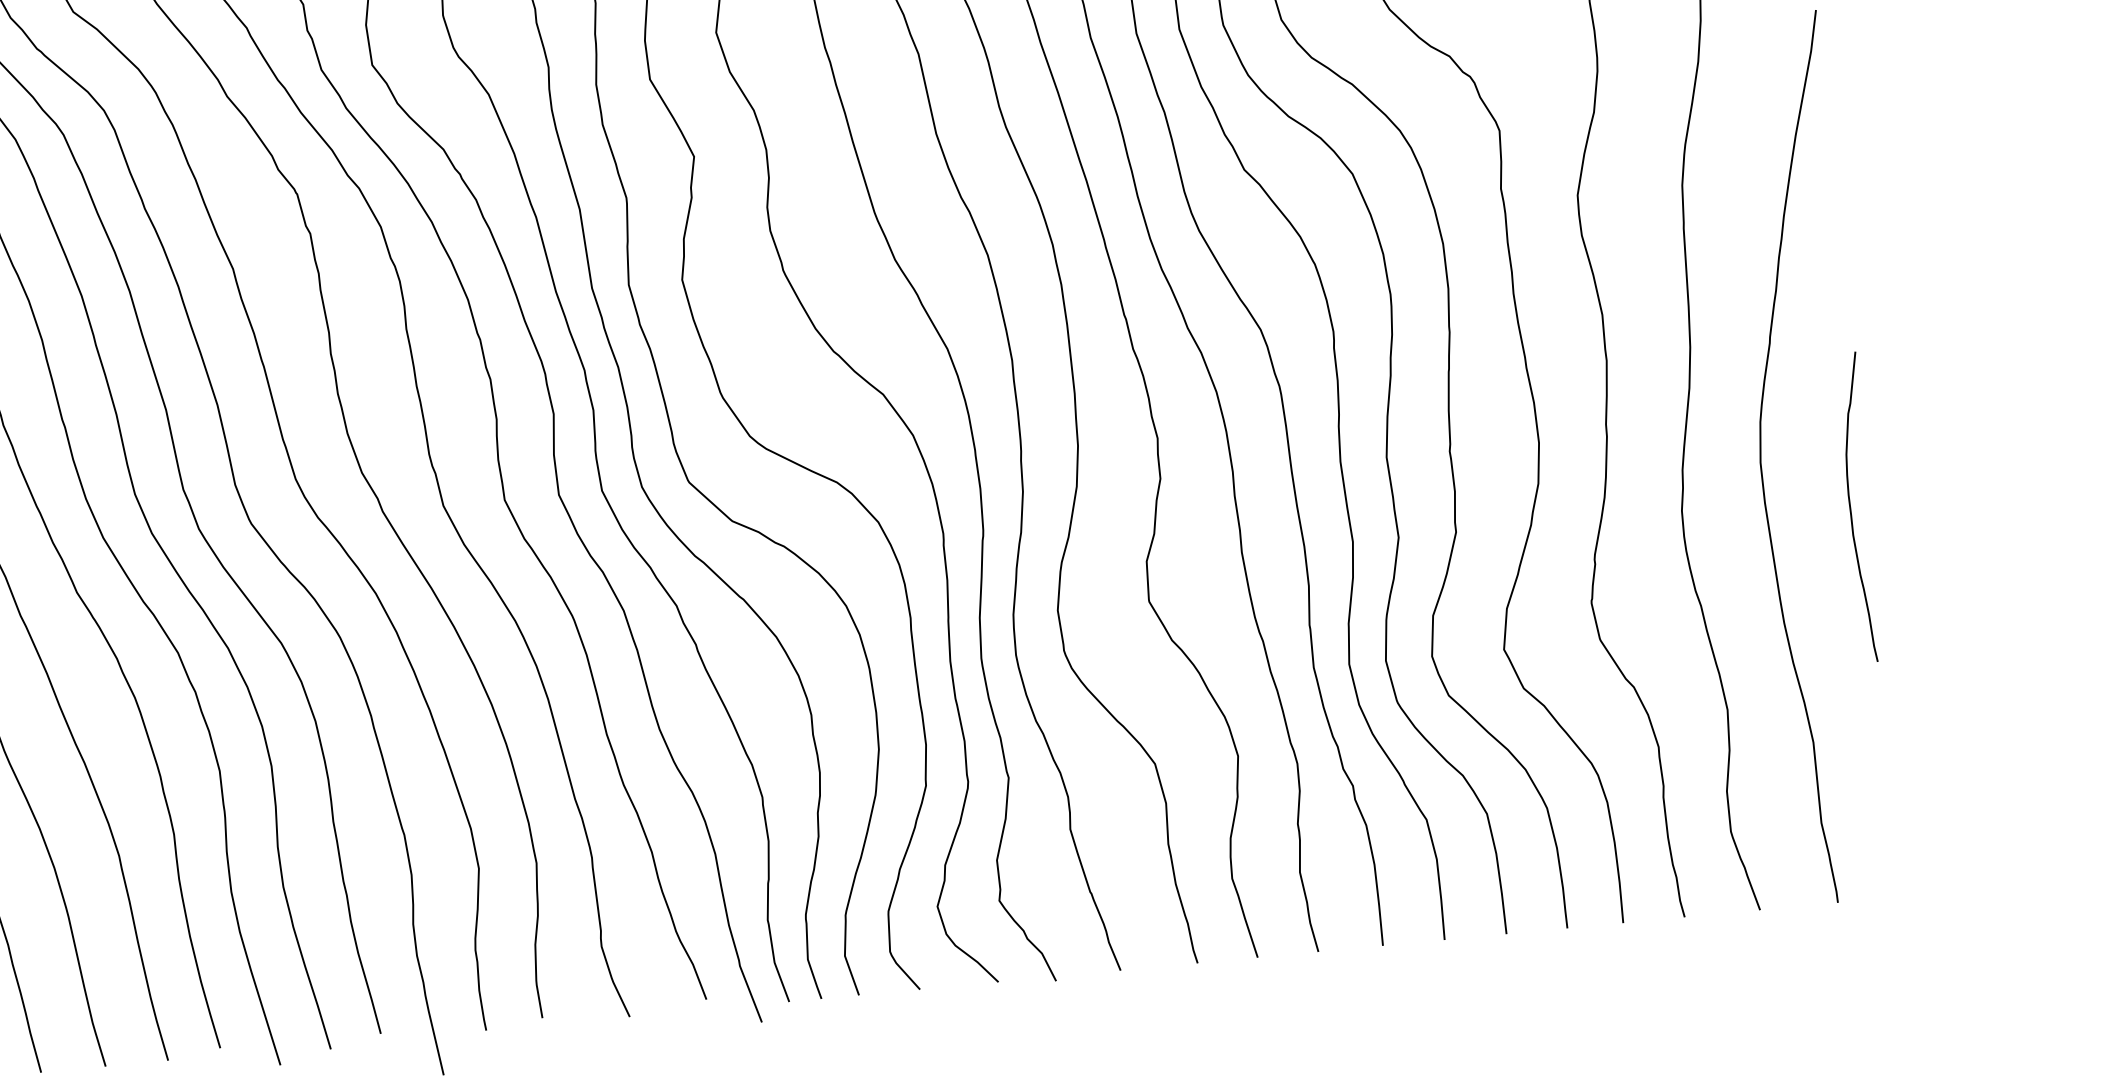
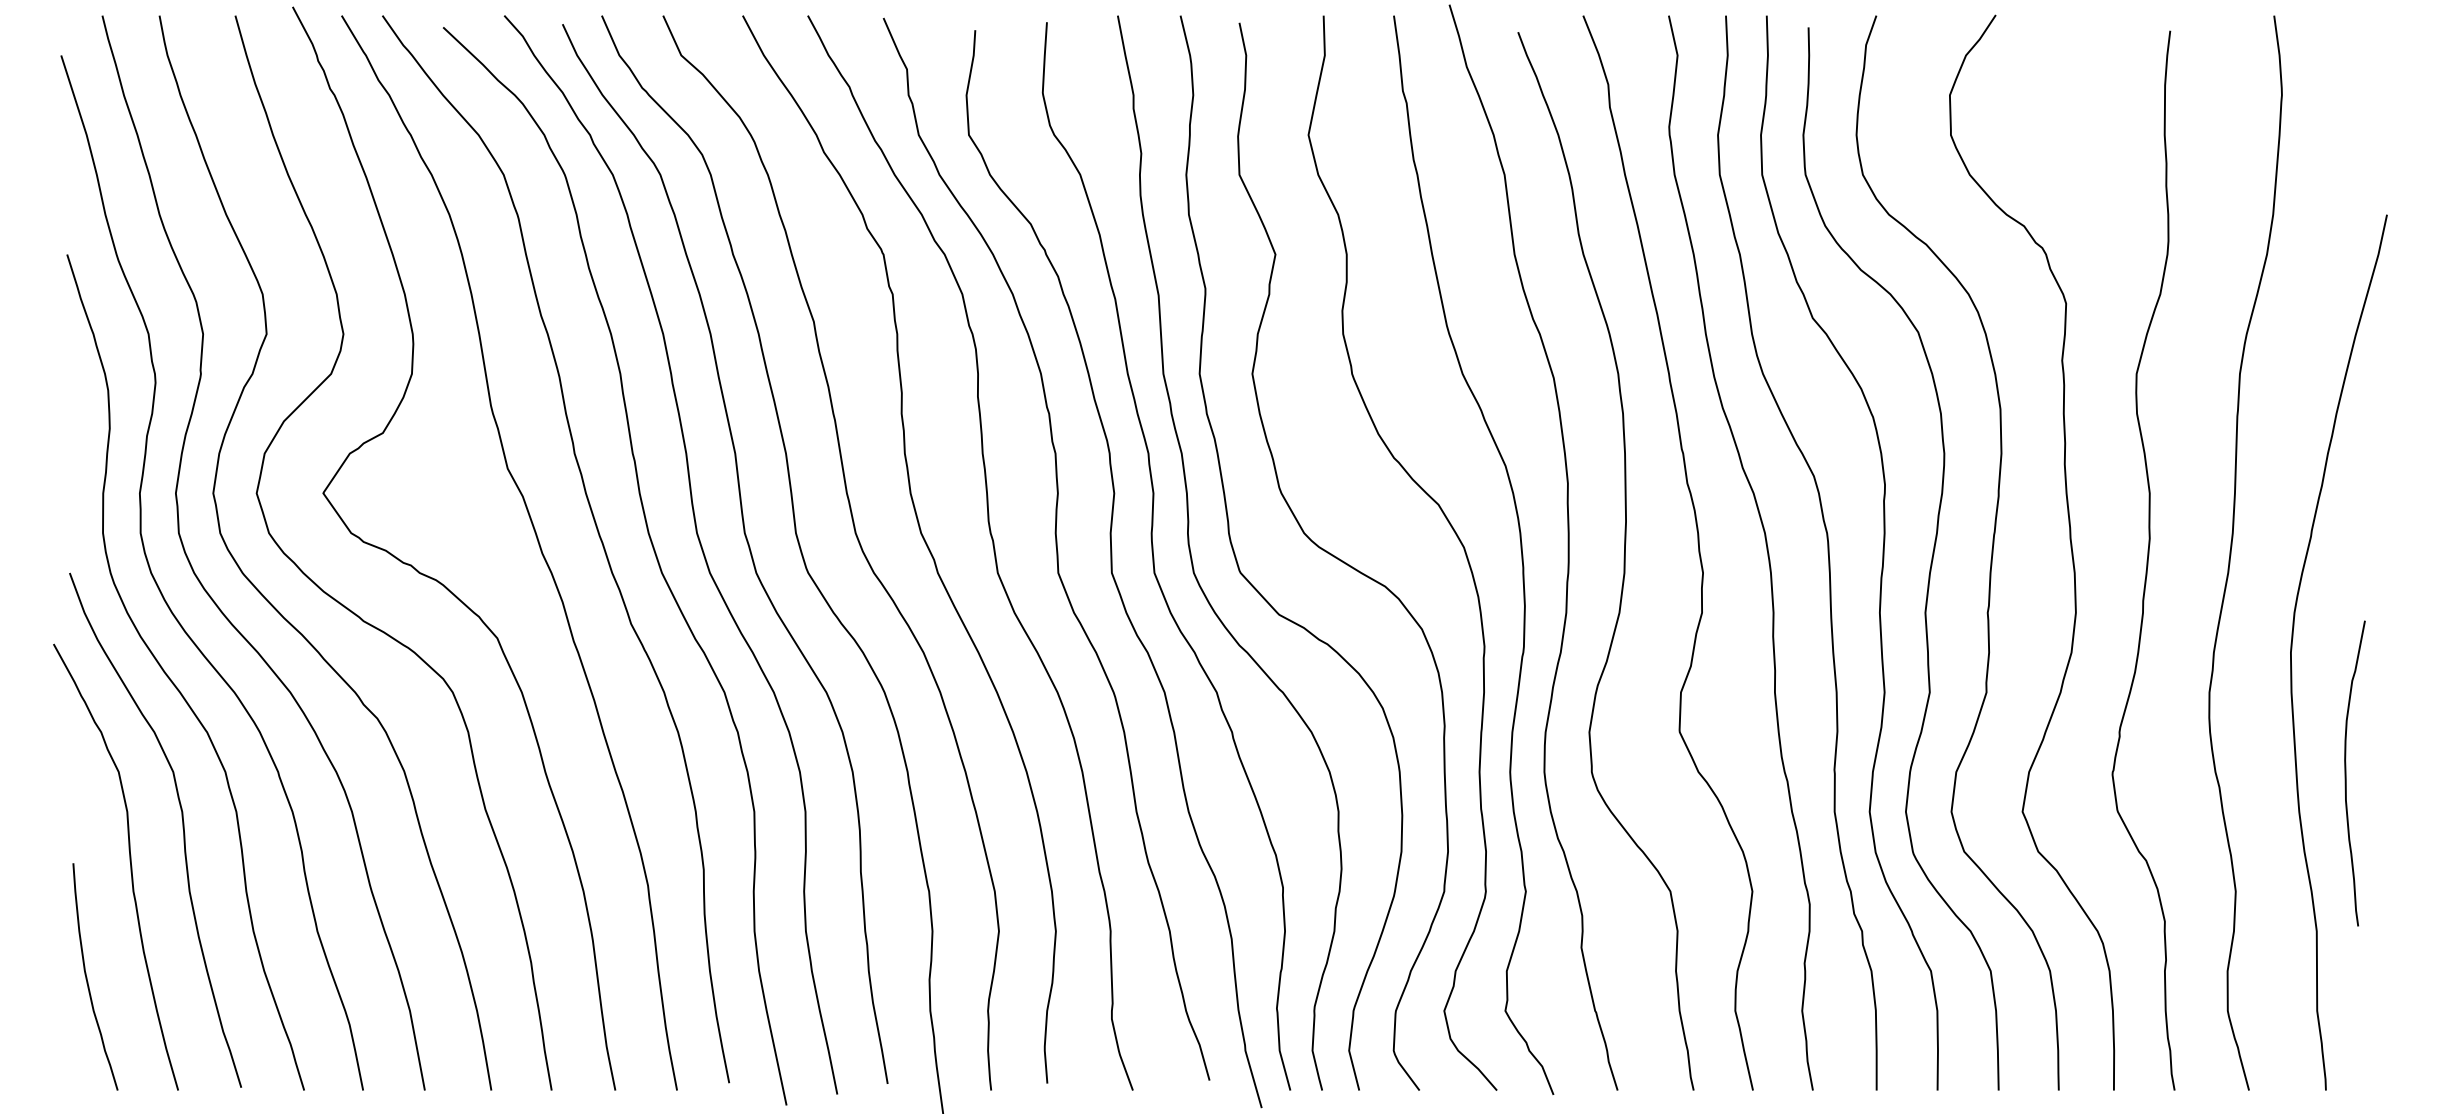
curve: (1851, 508) -> (2346, 773), moved

